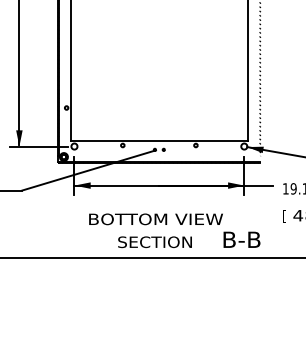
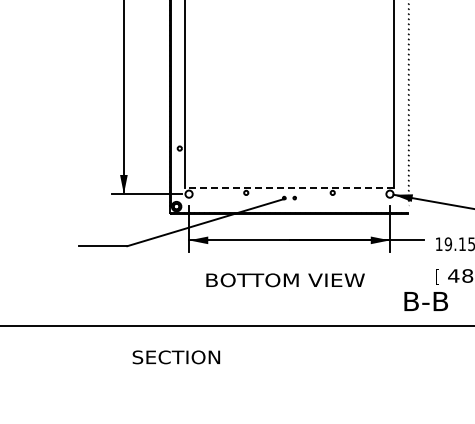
line: (159, 140) -> (289, 187), solid -> dashed
text: (241, 239) -> (425, 301), moved
text: (155, 242) -> (176, 357), moved

